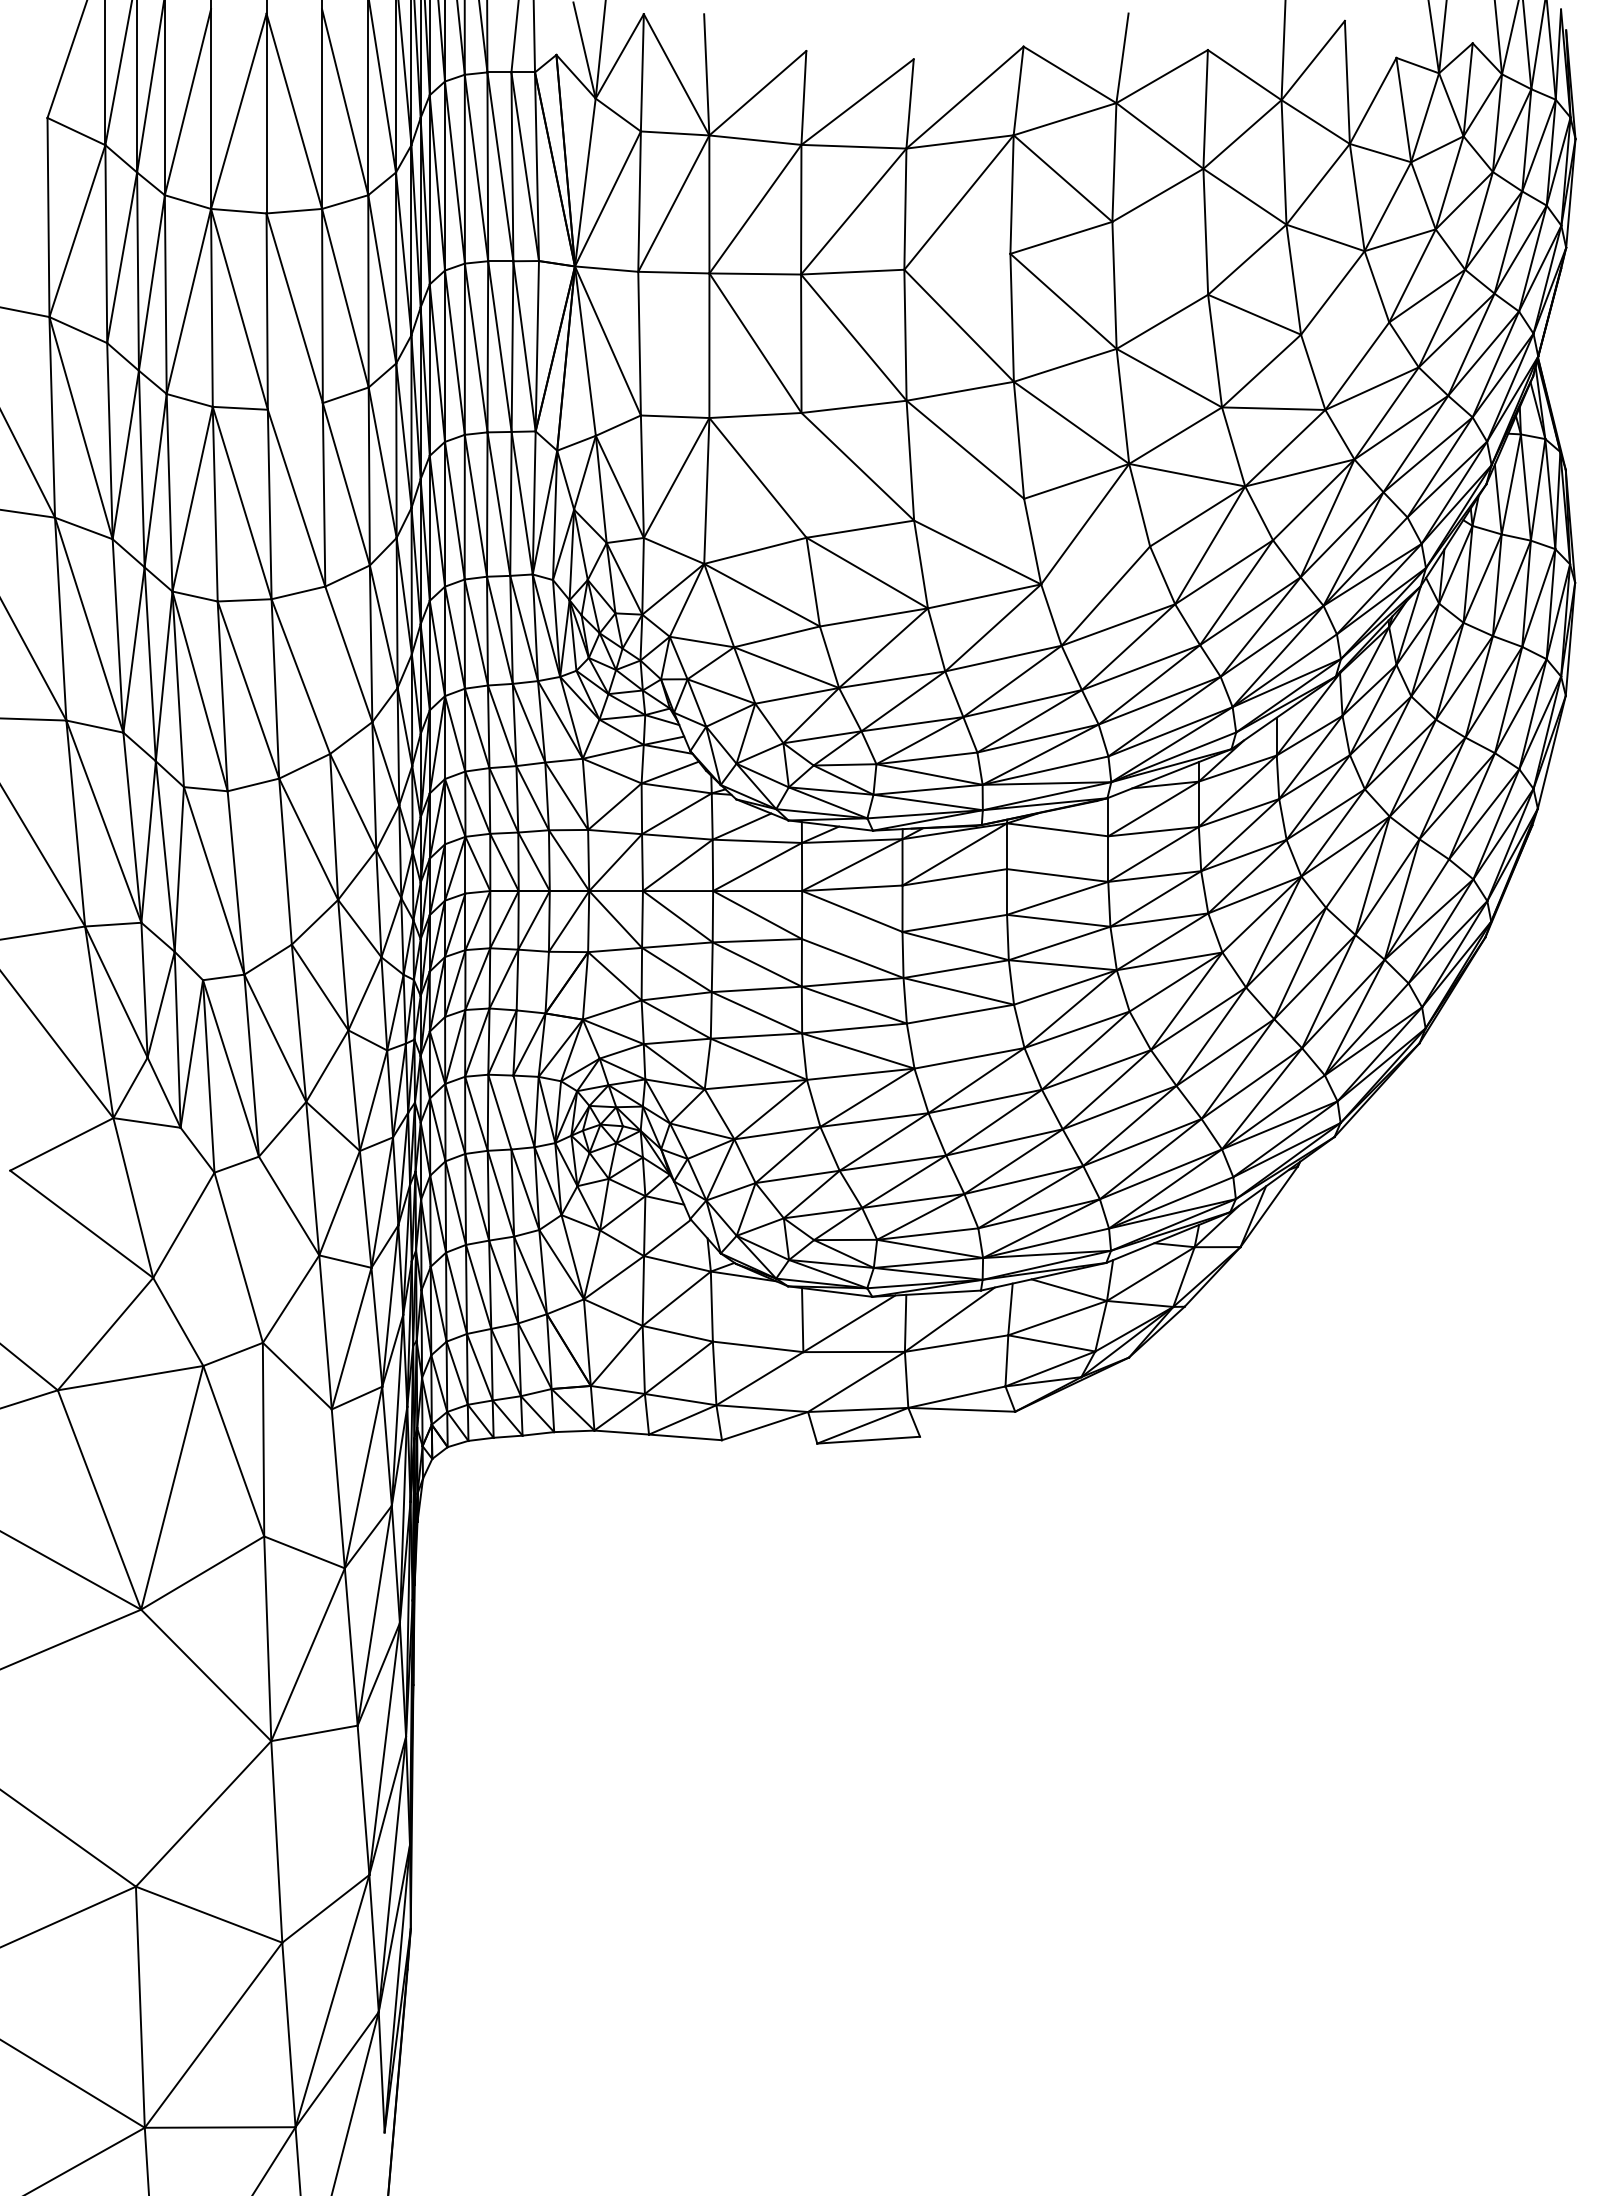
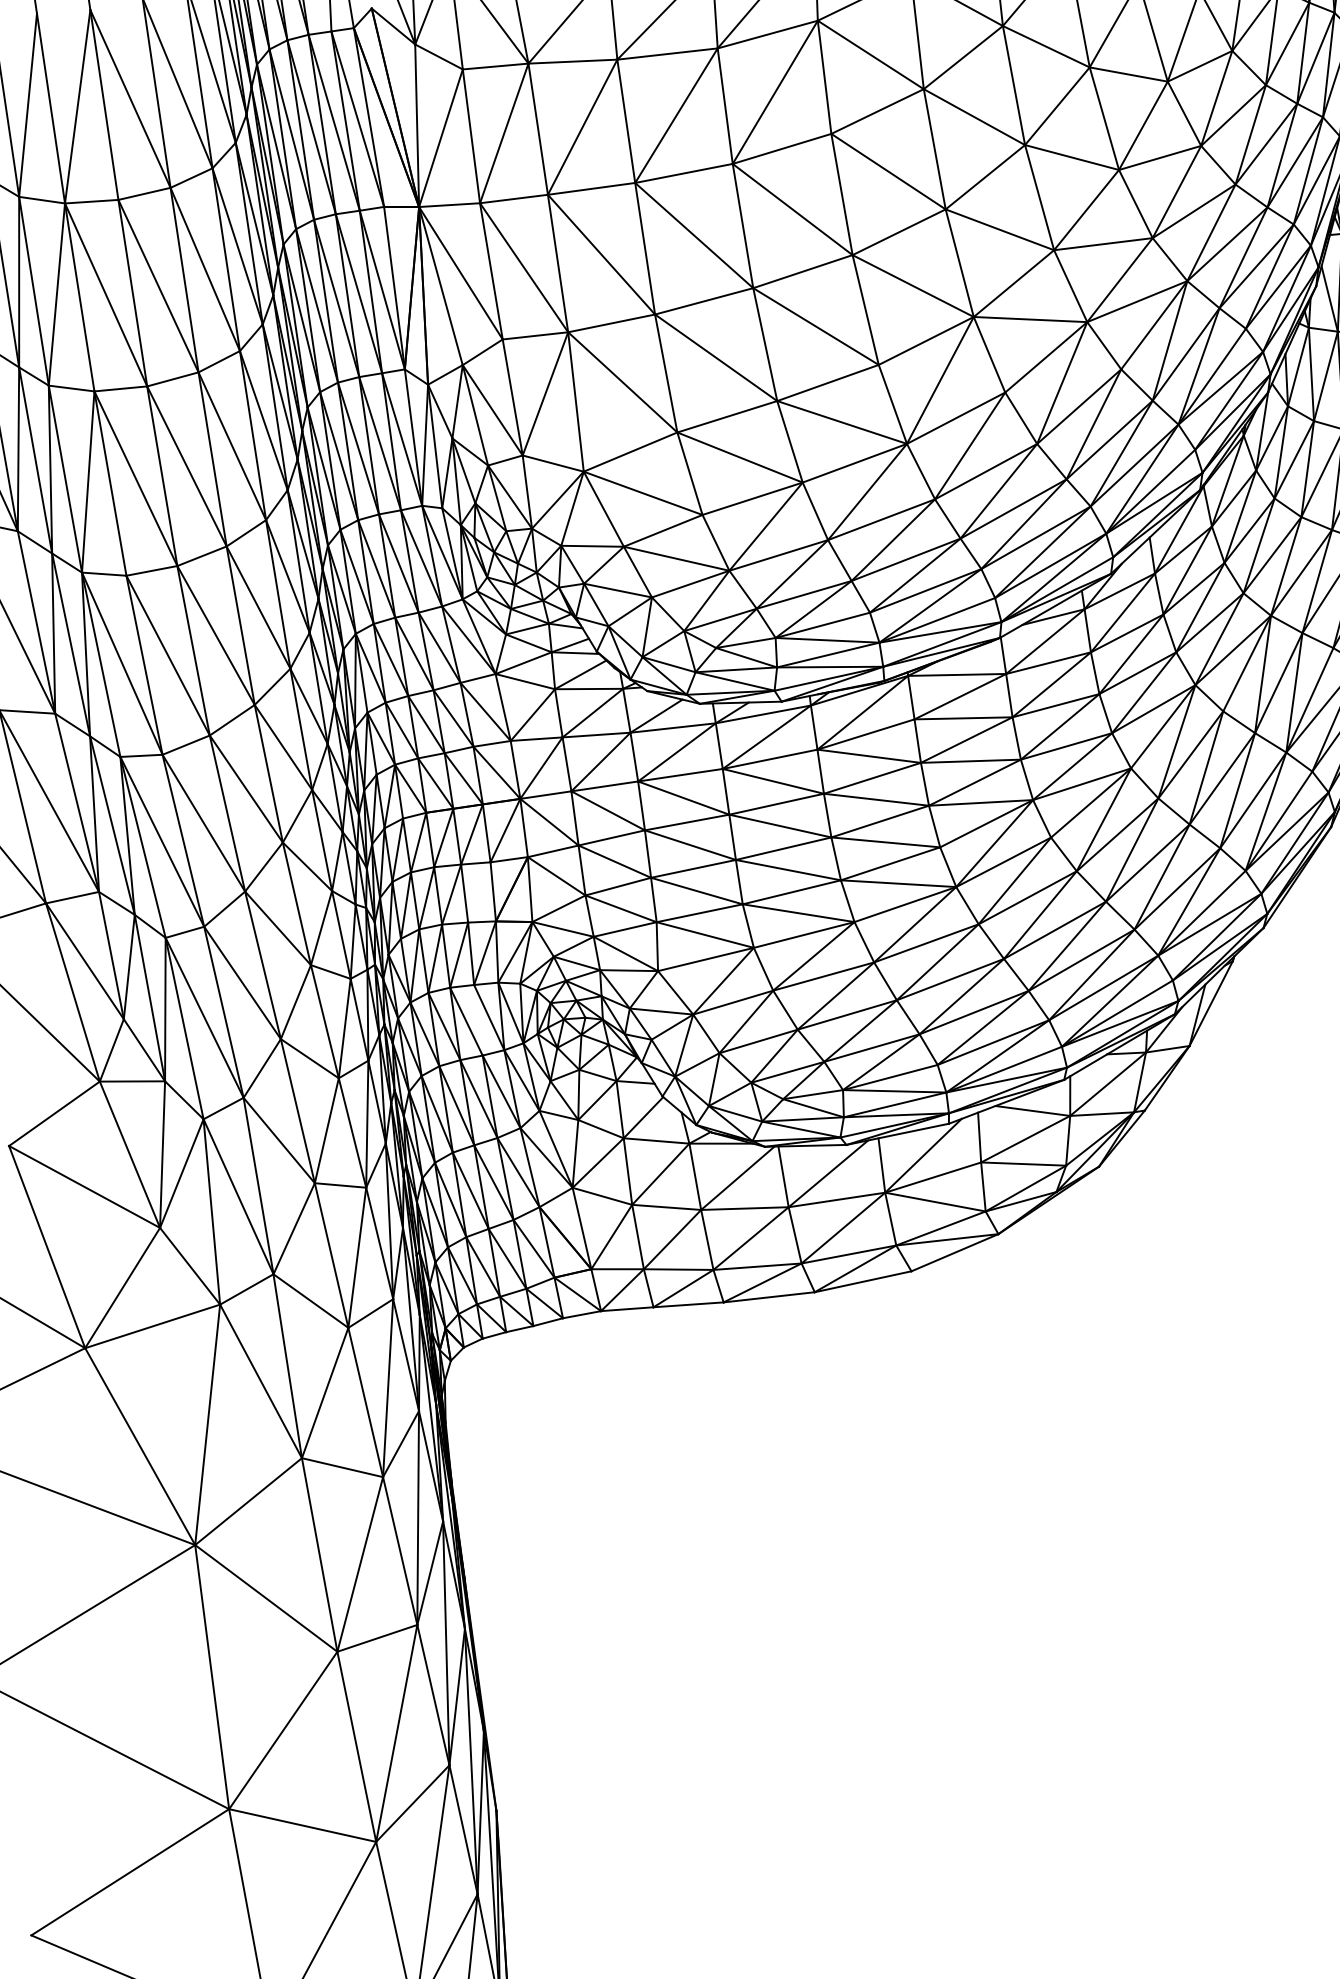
line: (1160, 257) -> (974, 116), added
line: (957, 261) -> (782, 148), added
line: (1345, 328) -> (1160, 157), added
line: (673, 344) -> (523, 267), added
line: (294, 406) -> (172, 379), added
line: (803, 474) -> (665, 372), added
line: (969, 509) -> (828, 382), added
line: (1095, 565) -> (955, 418), added
line: (327, 669) -> (240, 624), added
line: (1057, 852) -> (960, 696), added
line: (259, 867) -> (203, 822), added
line: (193, 883) -> (143, 847), added
line: (954, 899) -> (868, 755), added
line: (851, 935) -> (775, 804), added
line: (965, 1035) -> (898, 883), added
line: (166, 1202) -> (162, 1154), added
line: (260, 1249) -> (258, 1185), added
line: (208, 1269) -> (211, 1212), added
line: (33, 1280) -> (46, 1247), added
line: (755, 1314) -> (737, 1178), added
line: (954, 1368) -> (934, 1201), added
line: (805, 1382) -> (794, 1235), added
line: (967, 1423) -> (954, 1252), added
line: (769, 1441) -> (769, 1296), added
line: (297, 1472) -> (324, 1392), added
line: (138, 1747) -> (212, 1676), added
line: (319, 1833) -> (396, 1732), added

